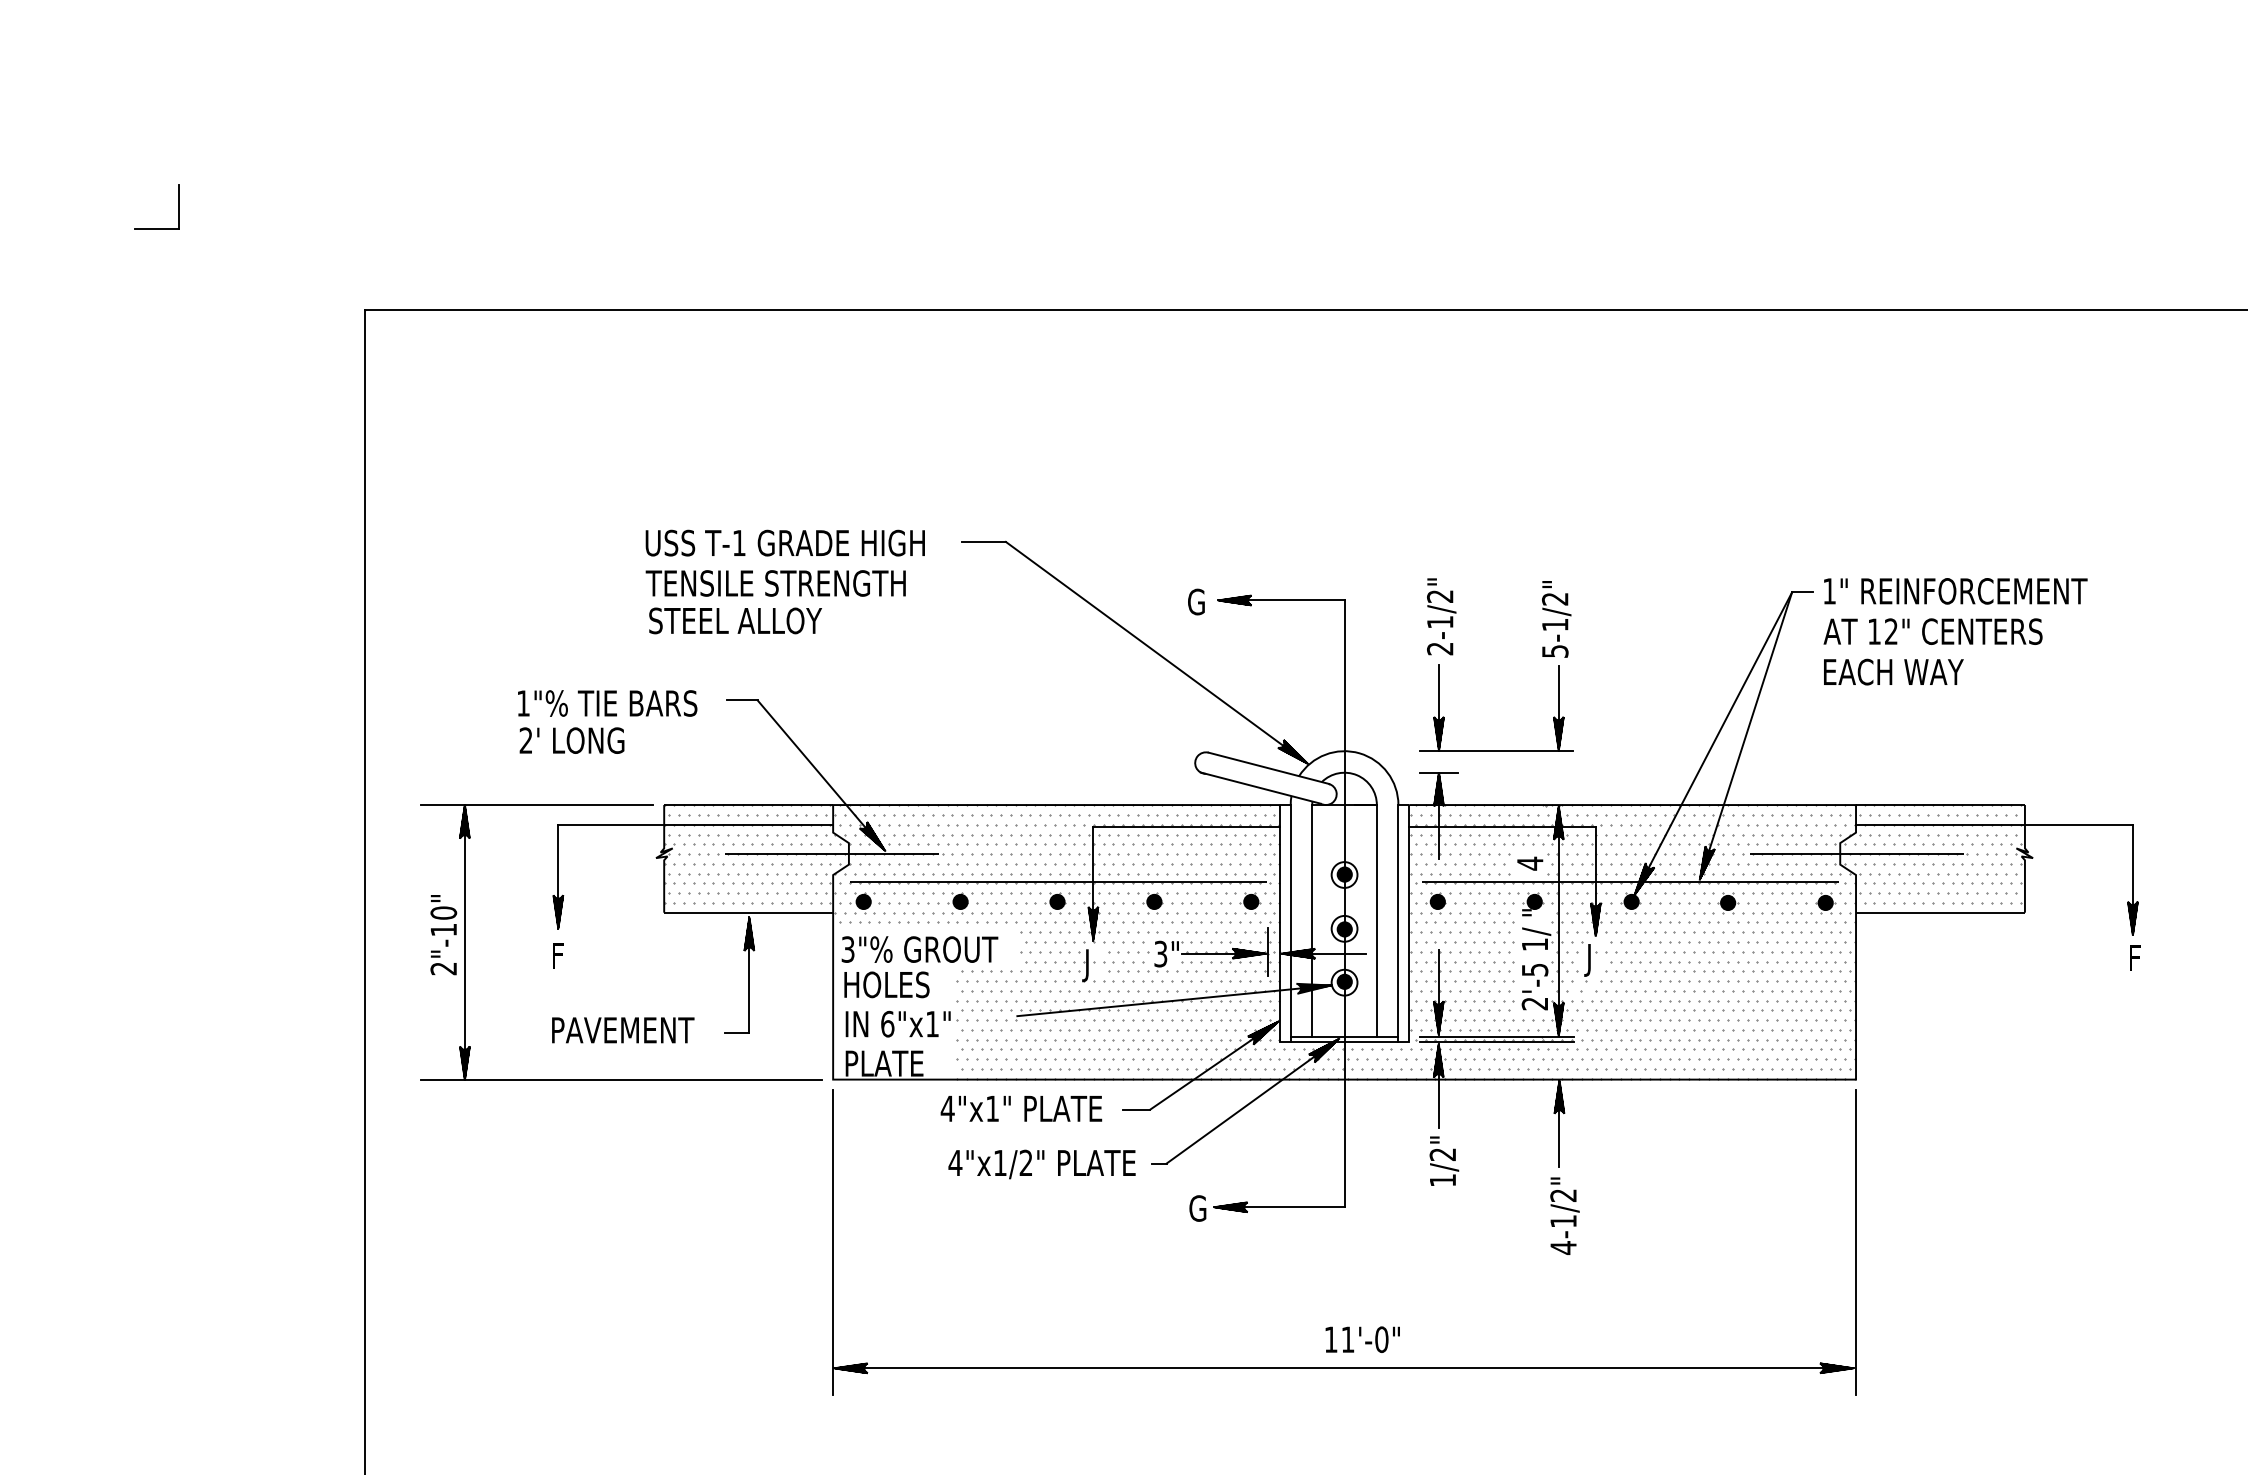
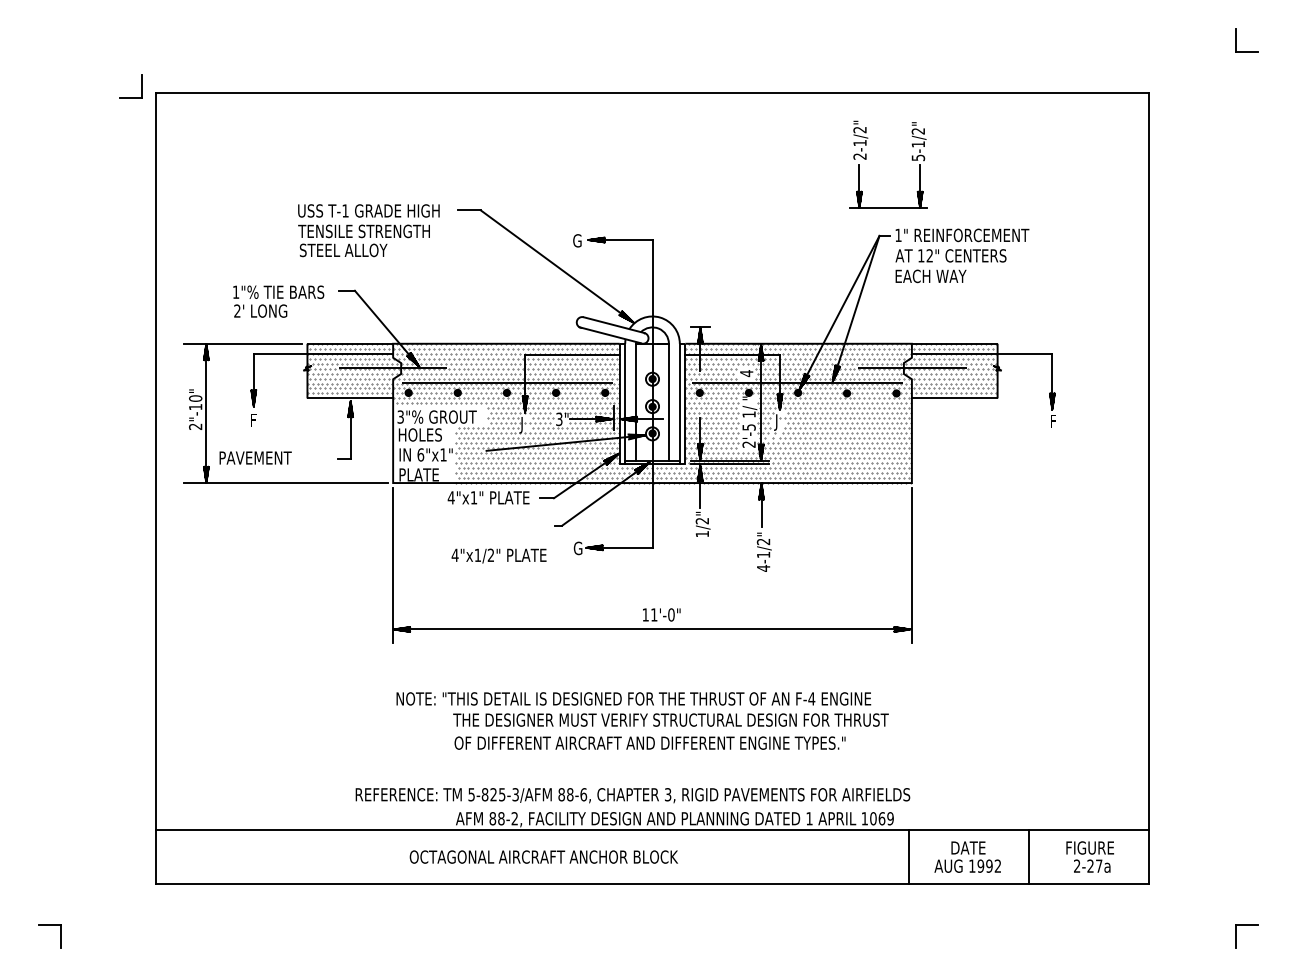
part: (177, 207) -> (141, 86), moved
part: (1452, 654) -> (866, 159), moved
text: (622, 1029) -> (255, 457), moved
text: (1040, 1163) -> (498, 555), moved

